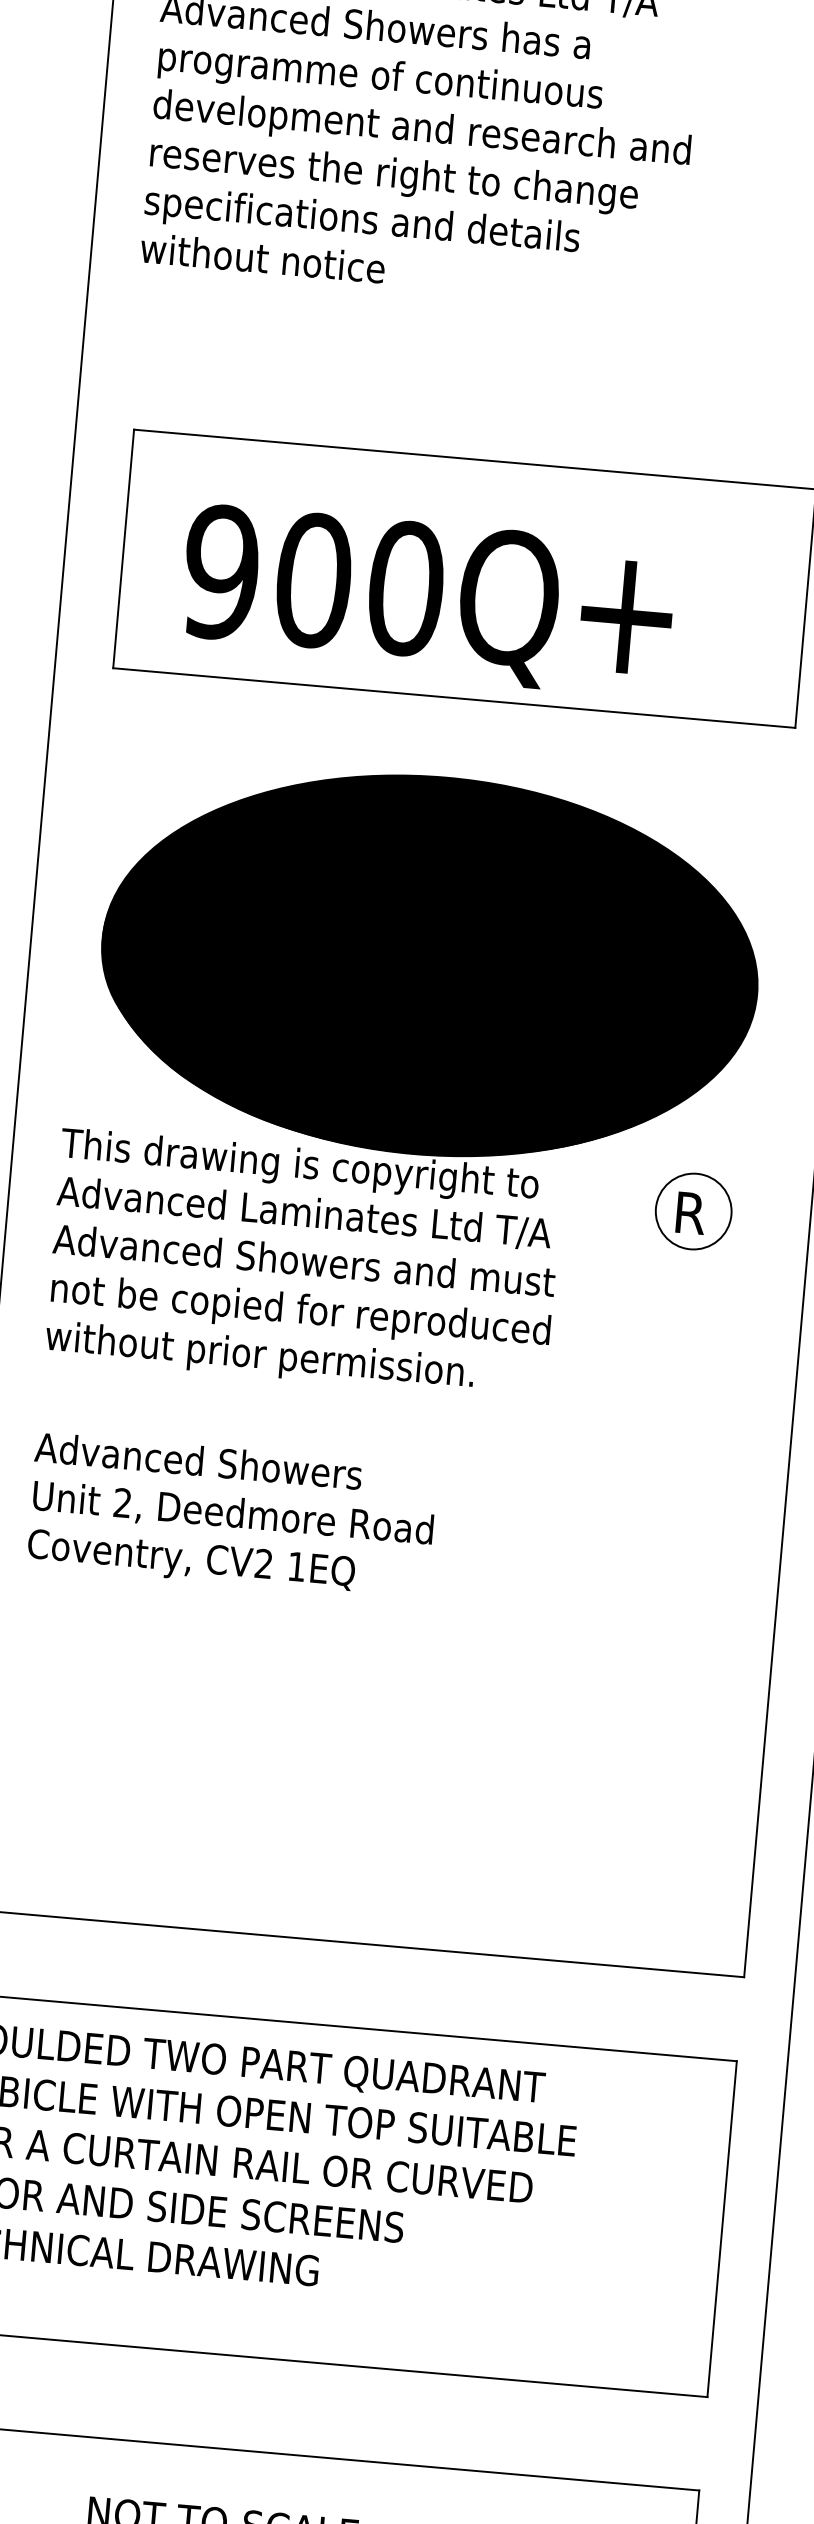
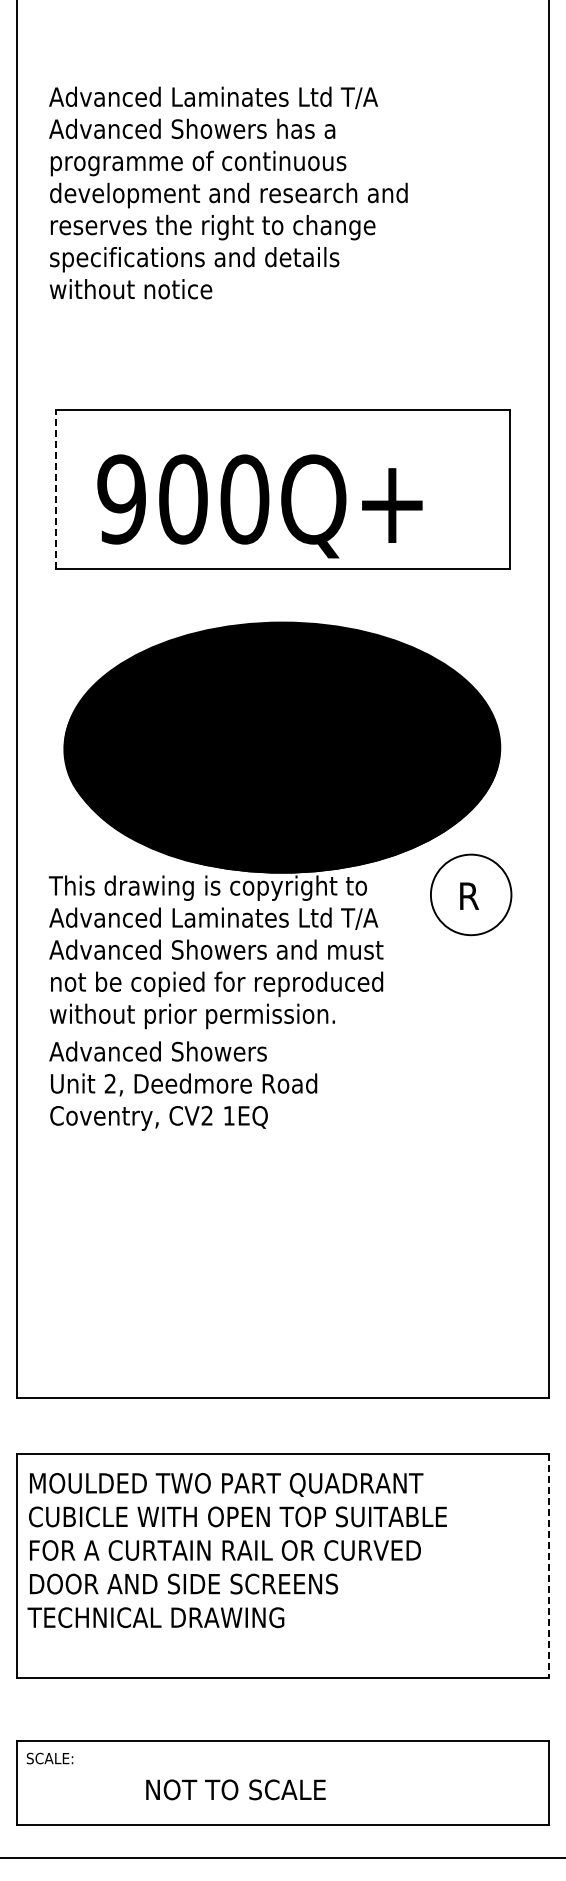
line: (123, 548) -> (55, 489), solid -> dashed
circle: (694, 1210) -> (471, 894), size x1.6
text: (232, 1515) -> (183, 1085), moved
line: (721, 2229) -> (548, 1566), solid -> dashed

